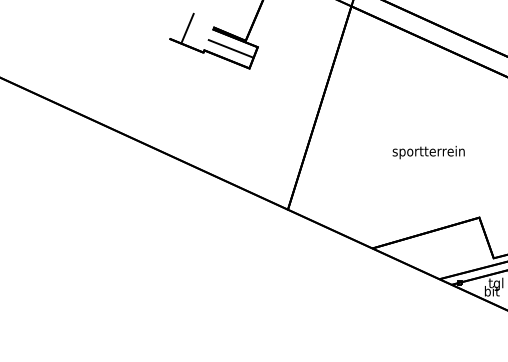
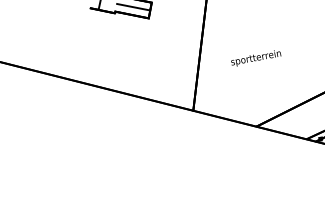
text: (428, 152) -> (255, 58), moved

